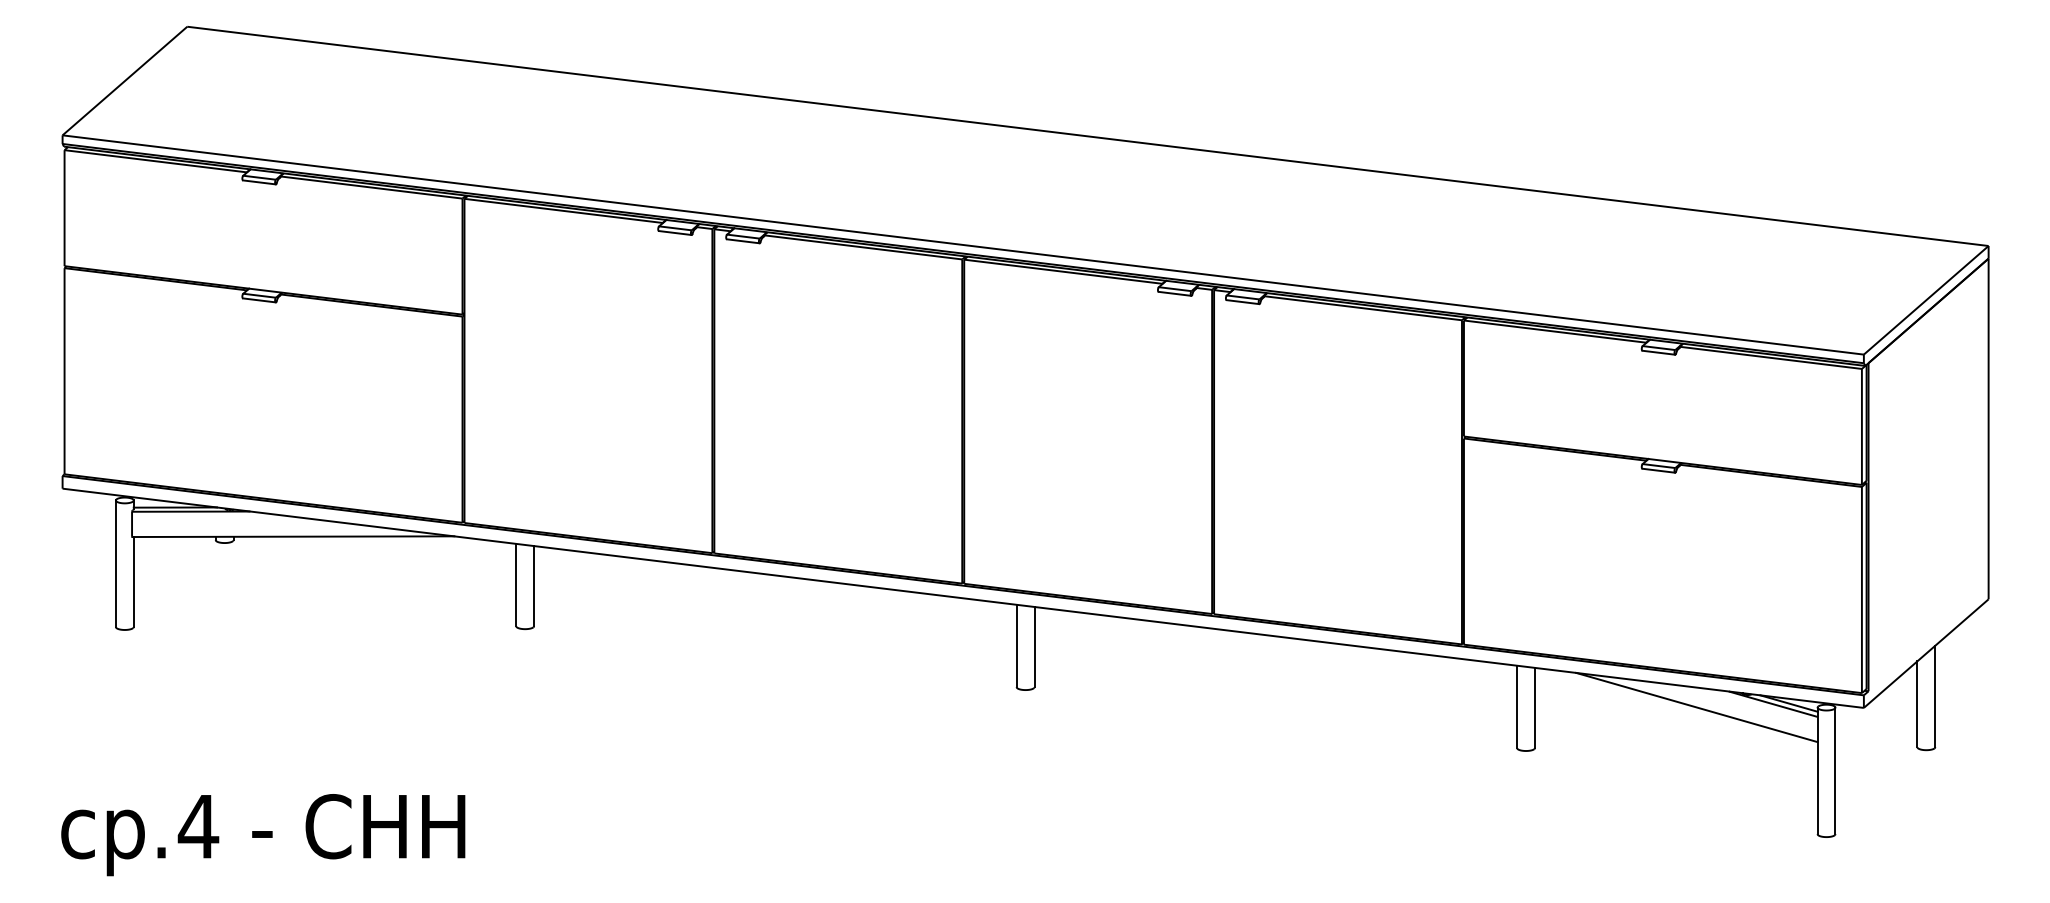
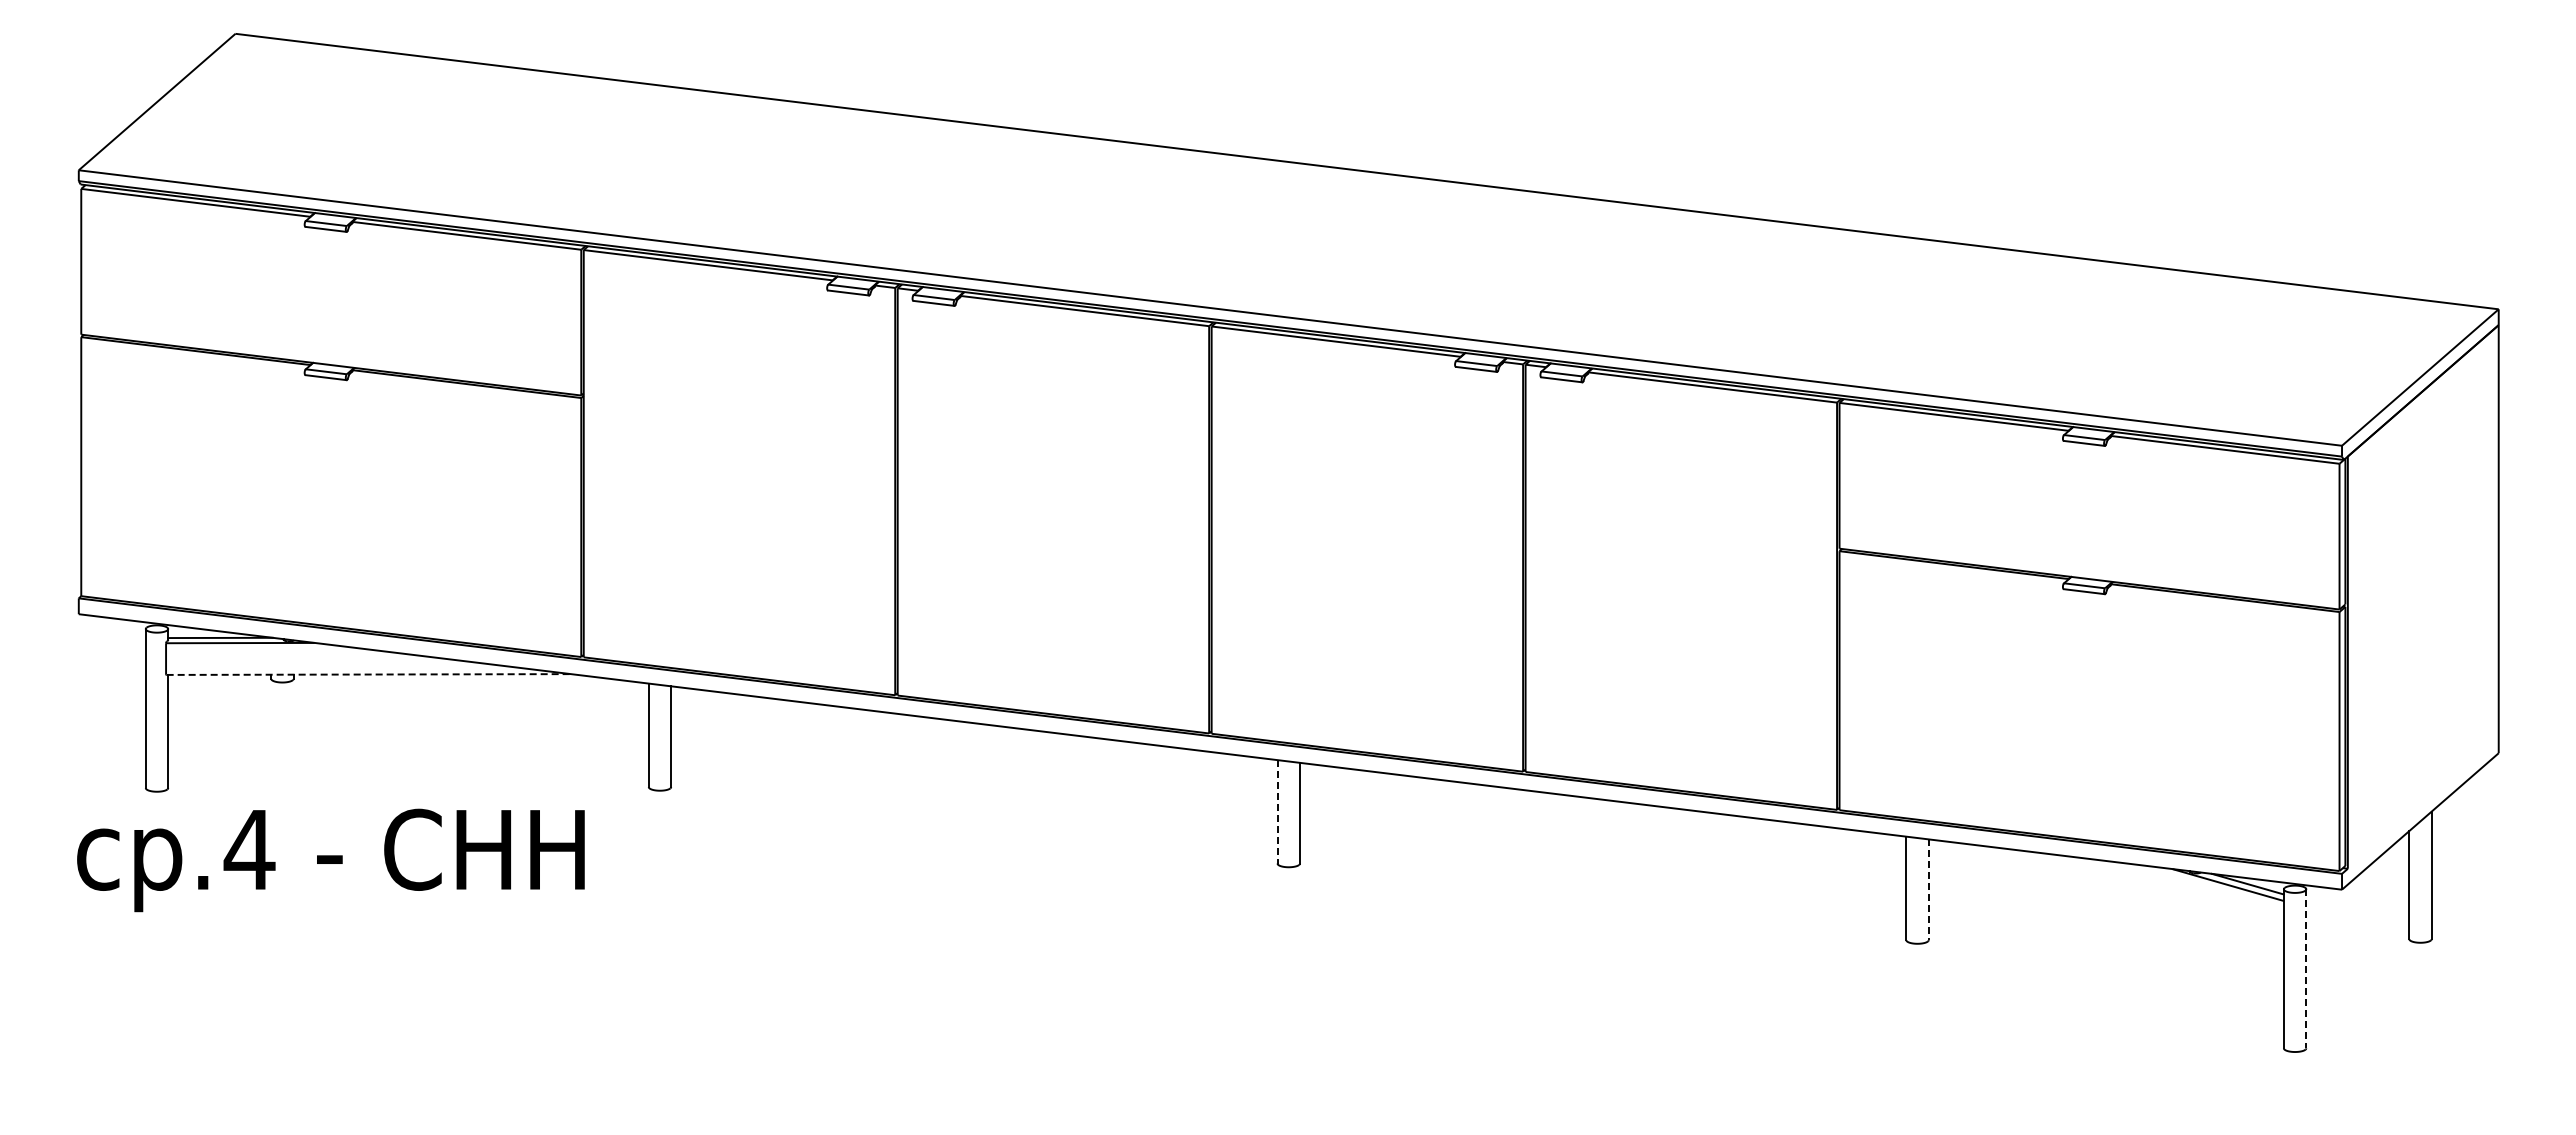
line: (293, 536) -> (369, 674), solid -> dashed
line: (1016, 645) -> (1277, 811), solid -> dashed
line: (1696, 706) -> (2131, 888), removed
line: (1534, 708) -> (1928, 890), solid -> dashed
line: (1835, 770) -> (2306, 968), solid -> dashed
text: (262, 835) -> (330, 860), moved

